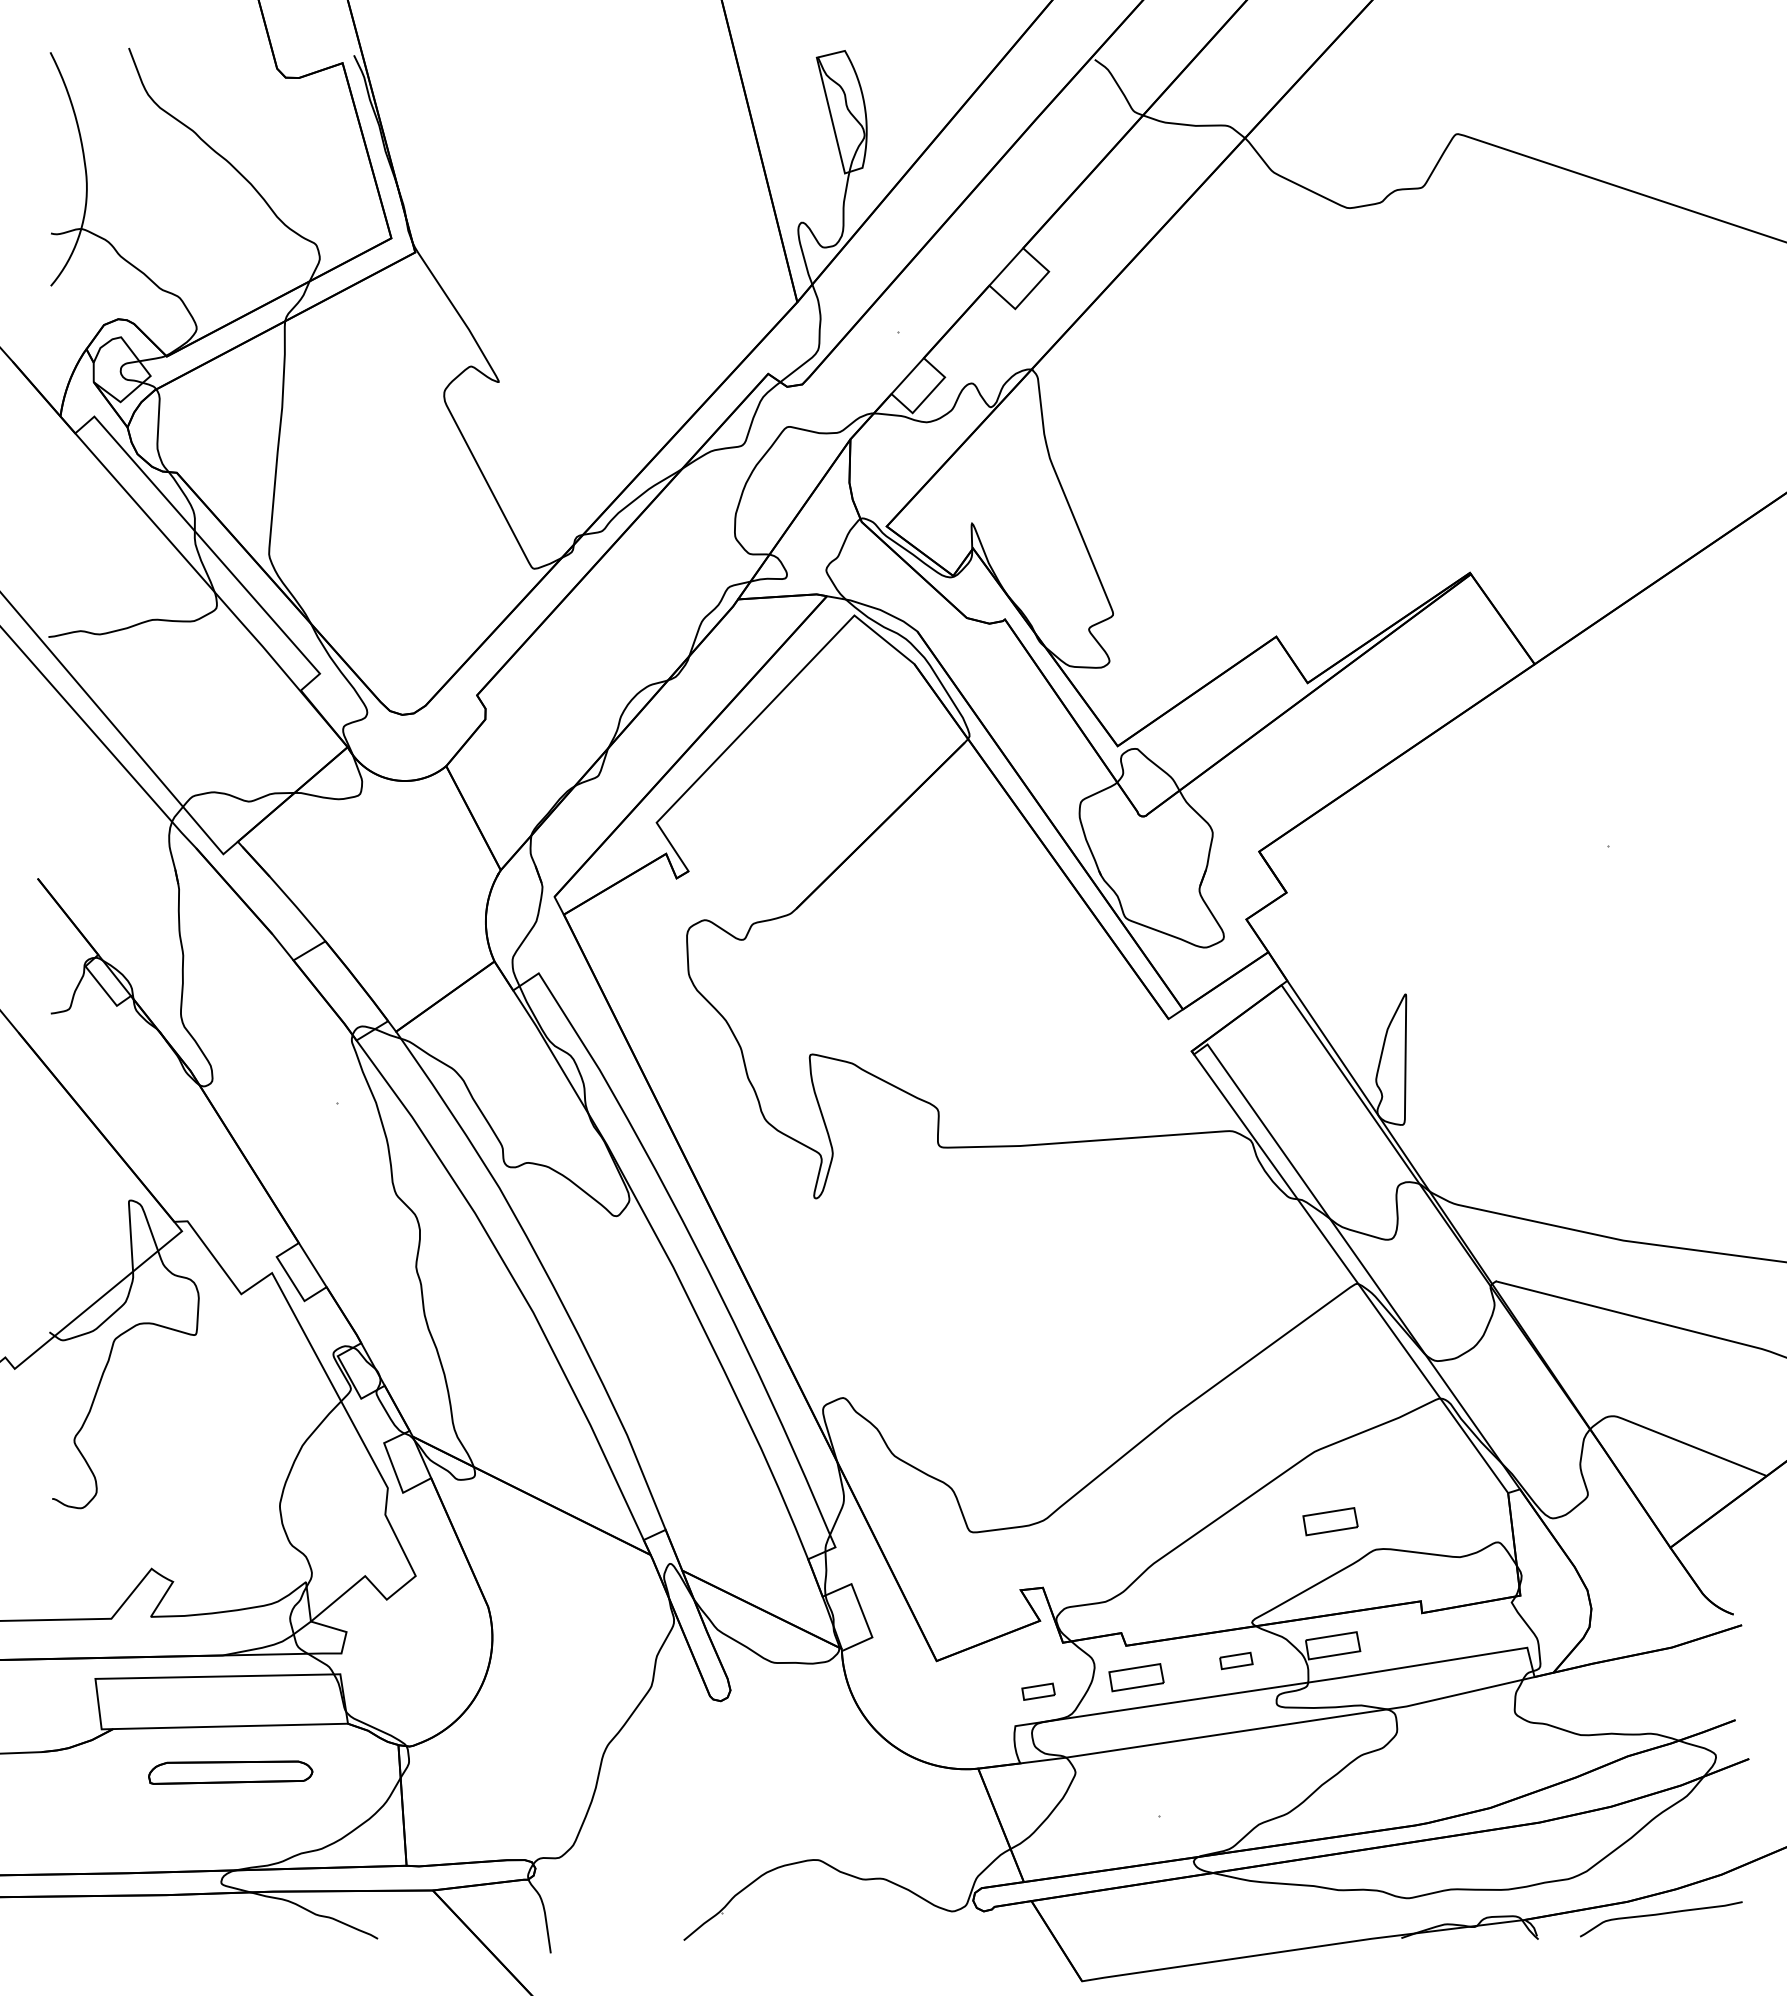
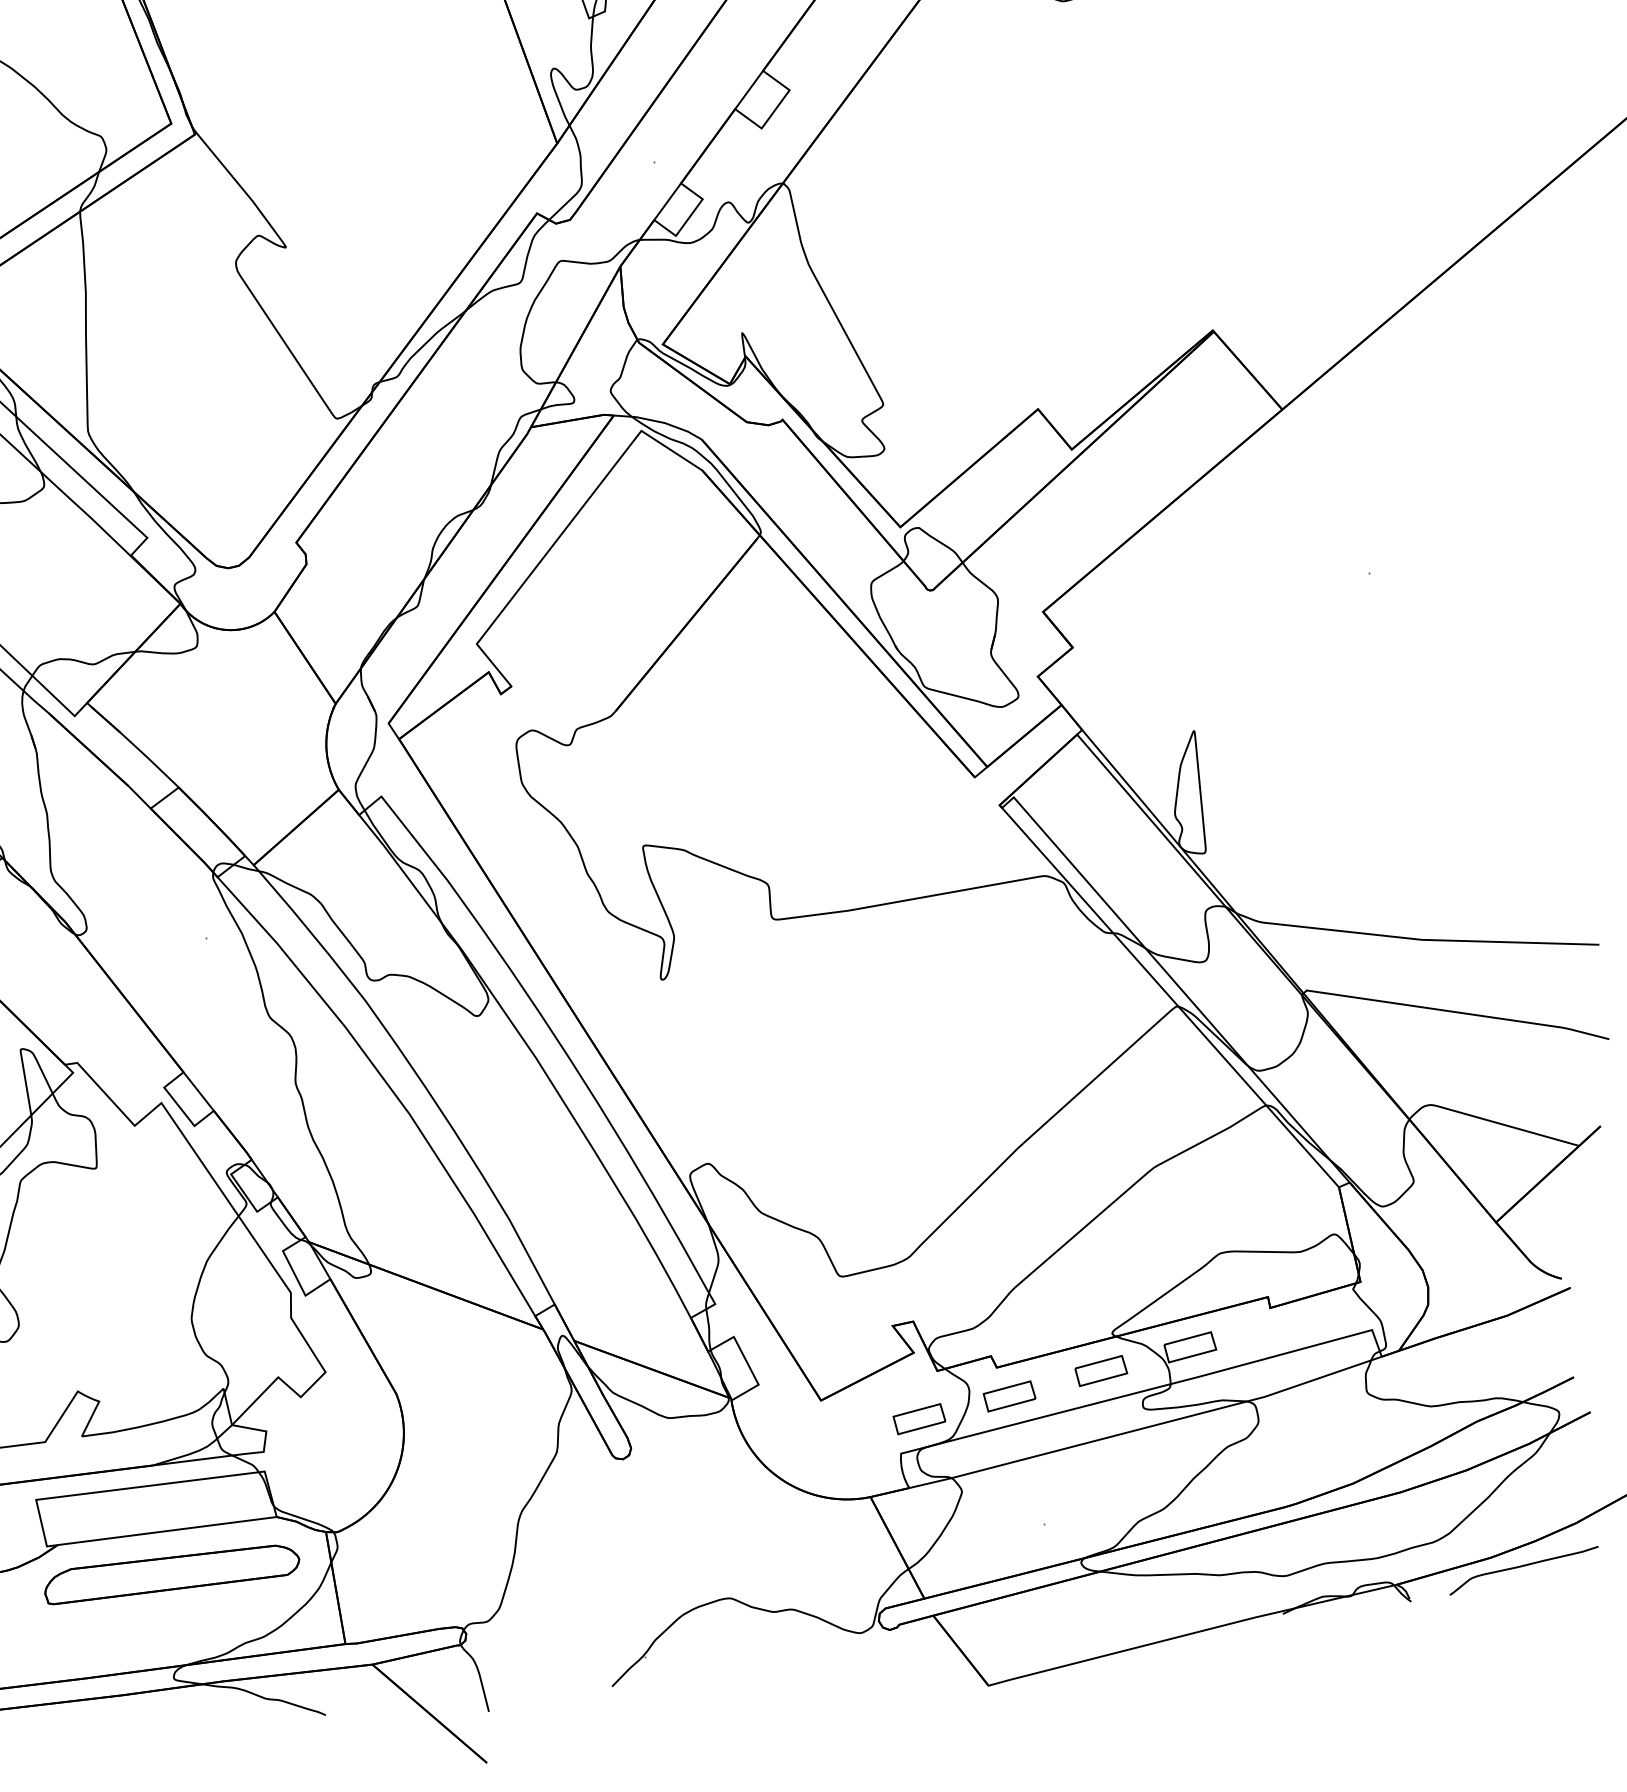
part: (1330, 1521) -> (1175, 1231), removed
part: (1236, 1660) -> (1101, 1370), size x1.67
part: (1038, 1691) -> (919, 1419), size x1.67
part: (230, 1772) -> (171, 1574), size x1.67

